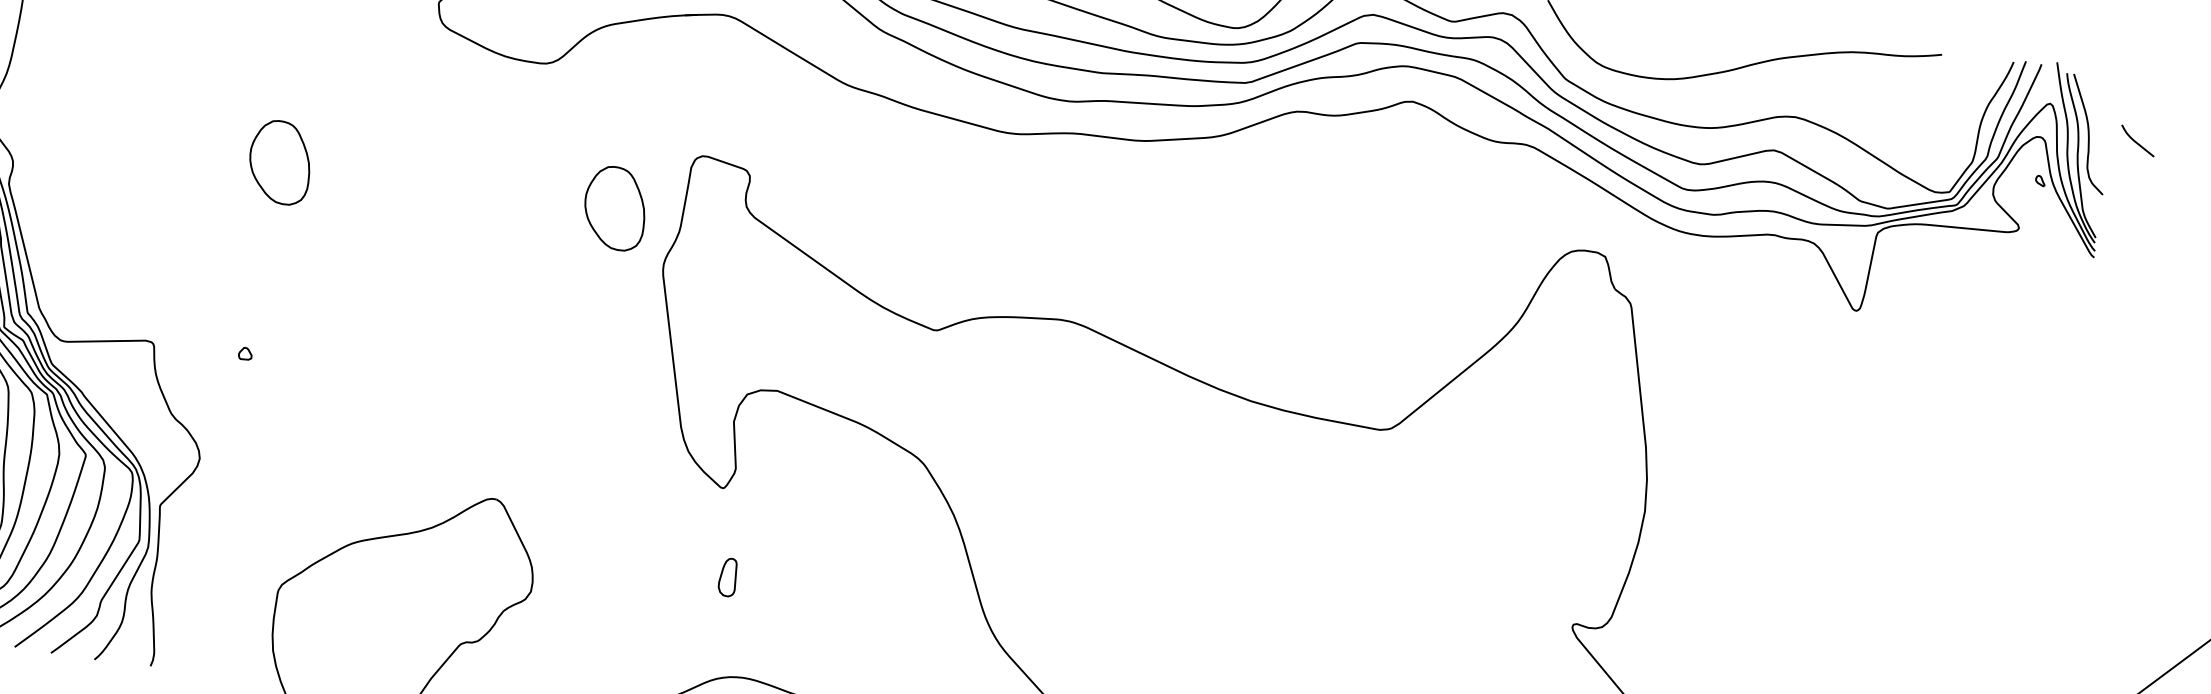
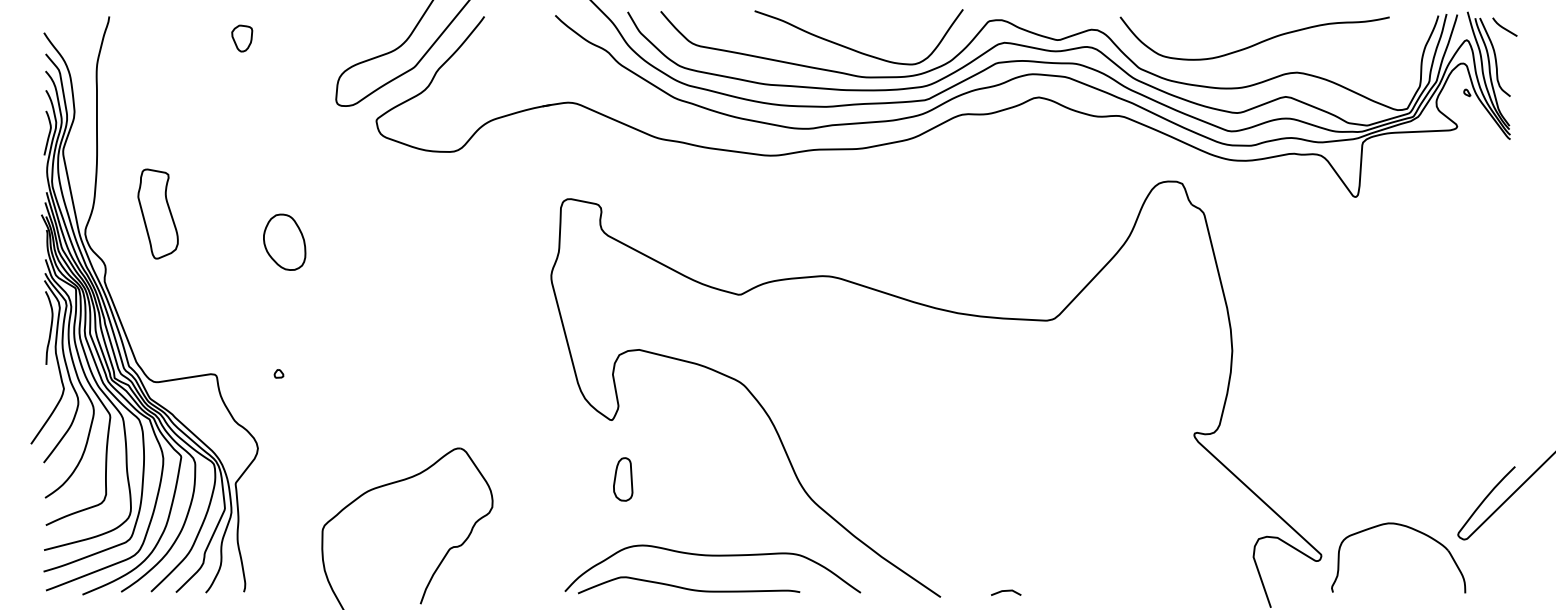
part: (99, 94) -> (157, 213), added
curve: (2135, 139) -> (1503, 26), moved
part: (615, 207) -> (513, 241), removed
part: (728, 577) -> (623, 479), size x1.67

